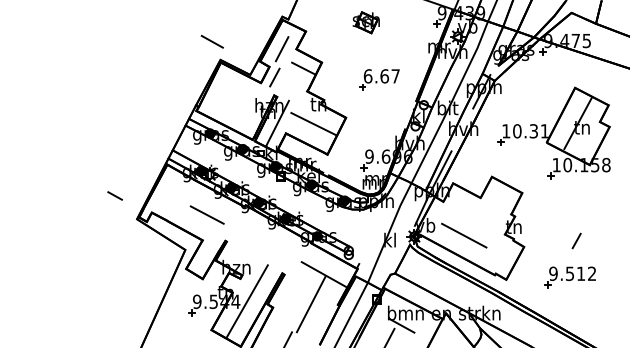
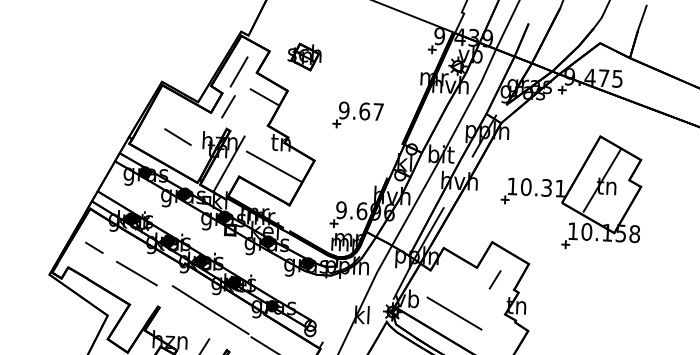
part: (365, 22) -> (303, 56), moved
line: (211, 41) -> (176, 136), moved
text: (367, 76) -> (343, 110), 6.67 -> 9.67
line: (114, 195) -> (93, 247), moved
line: (576, 240) -> (494, 279), moved
line: (267, 241) -> (210, 309), added

